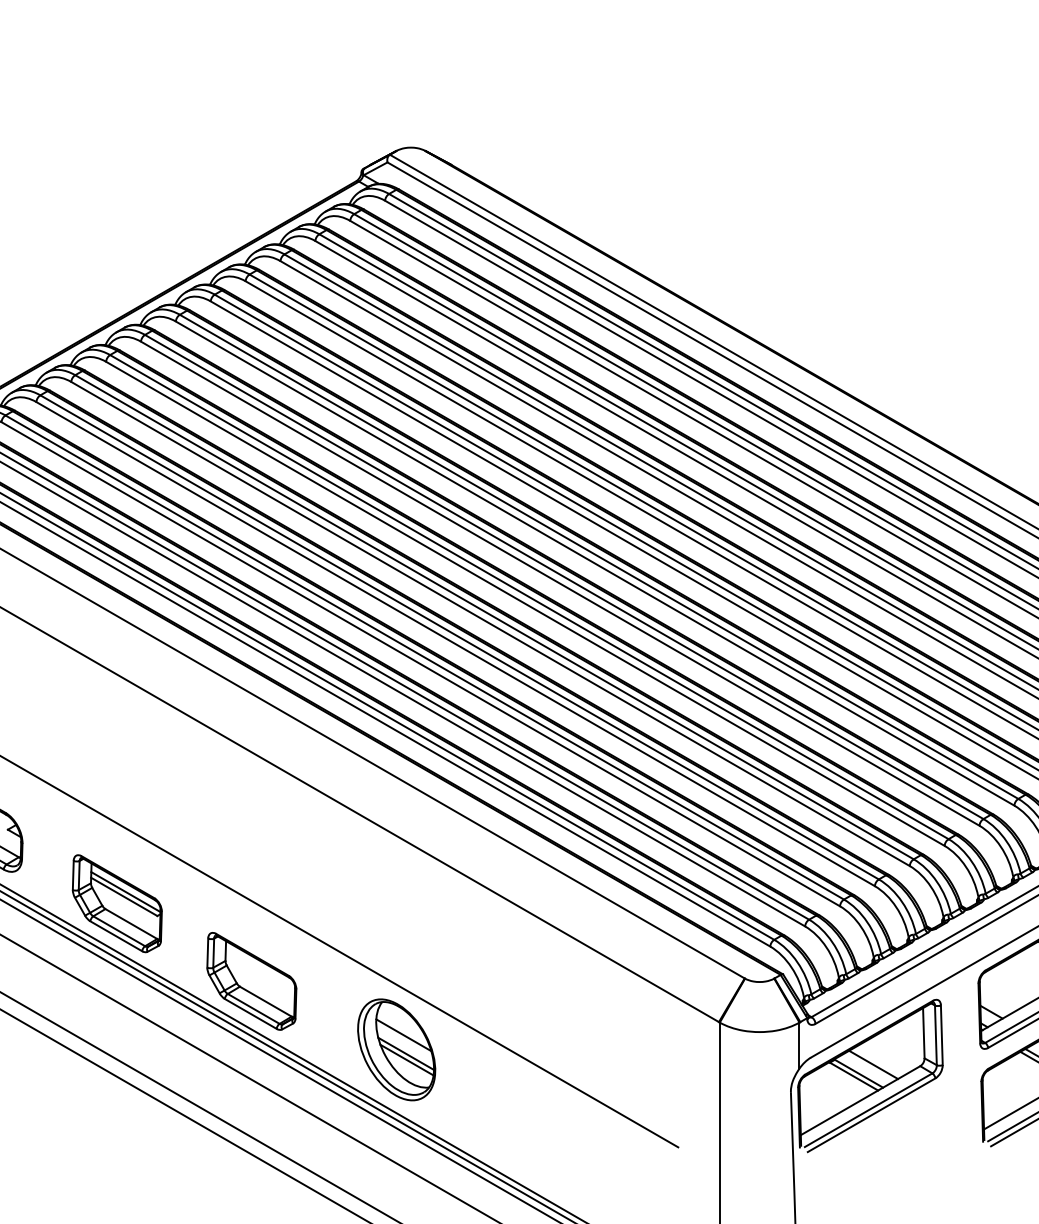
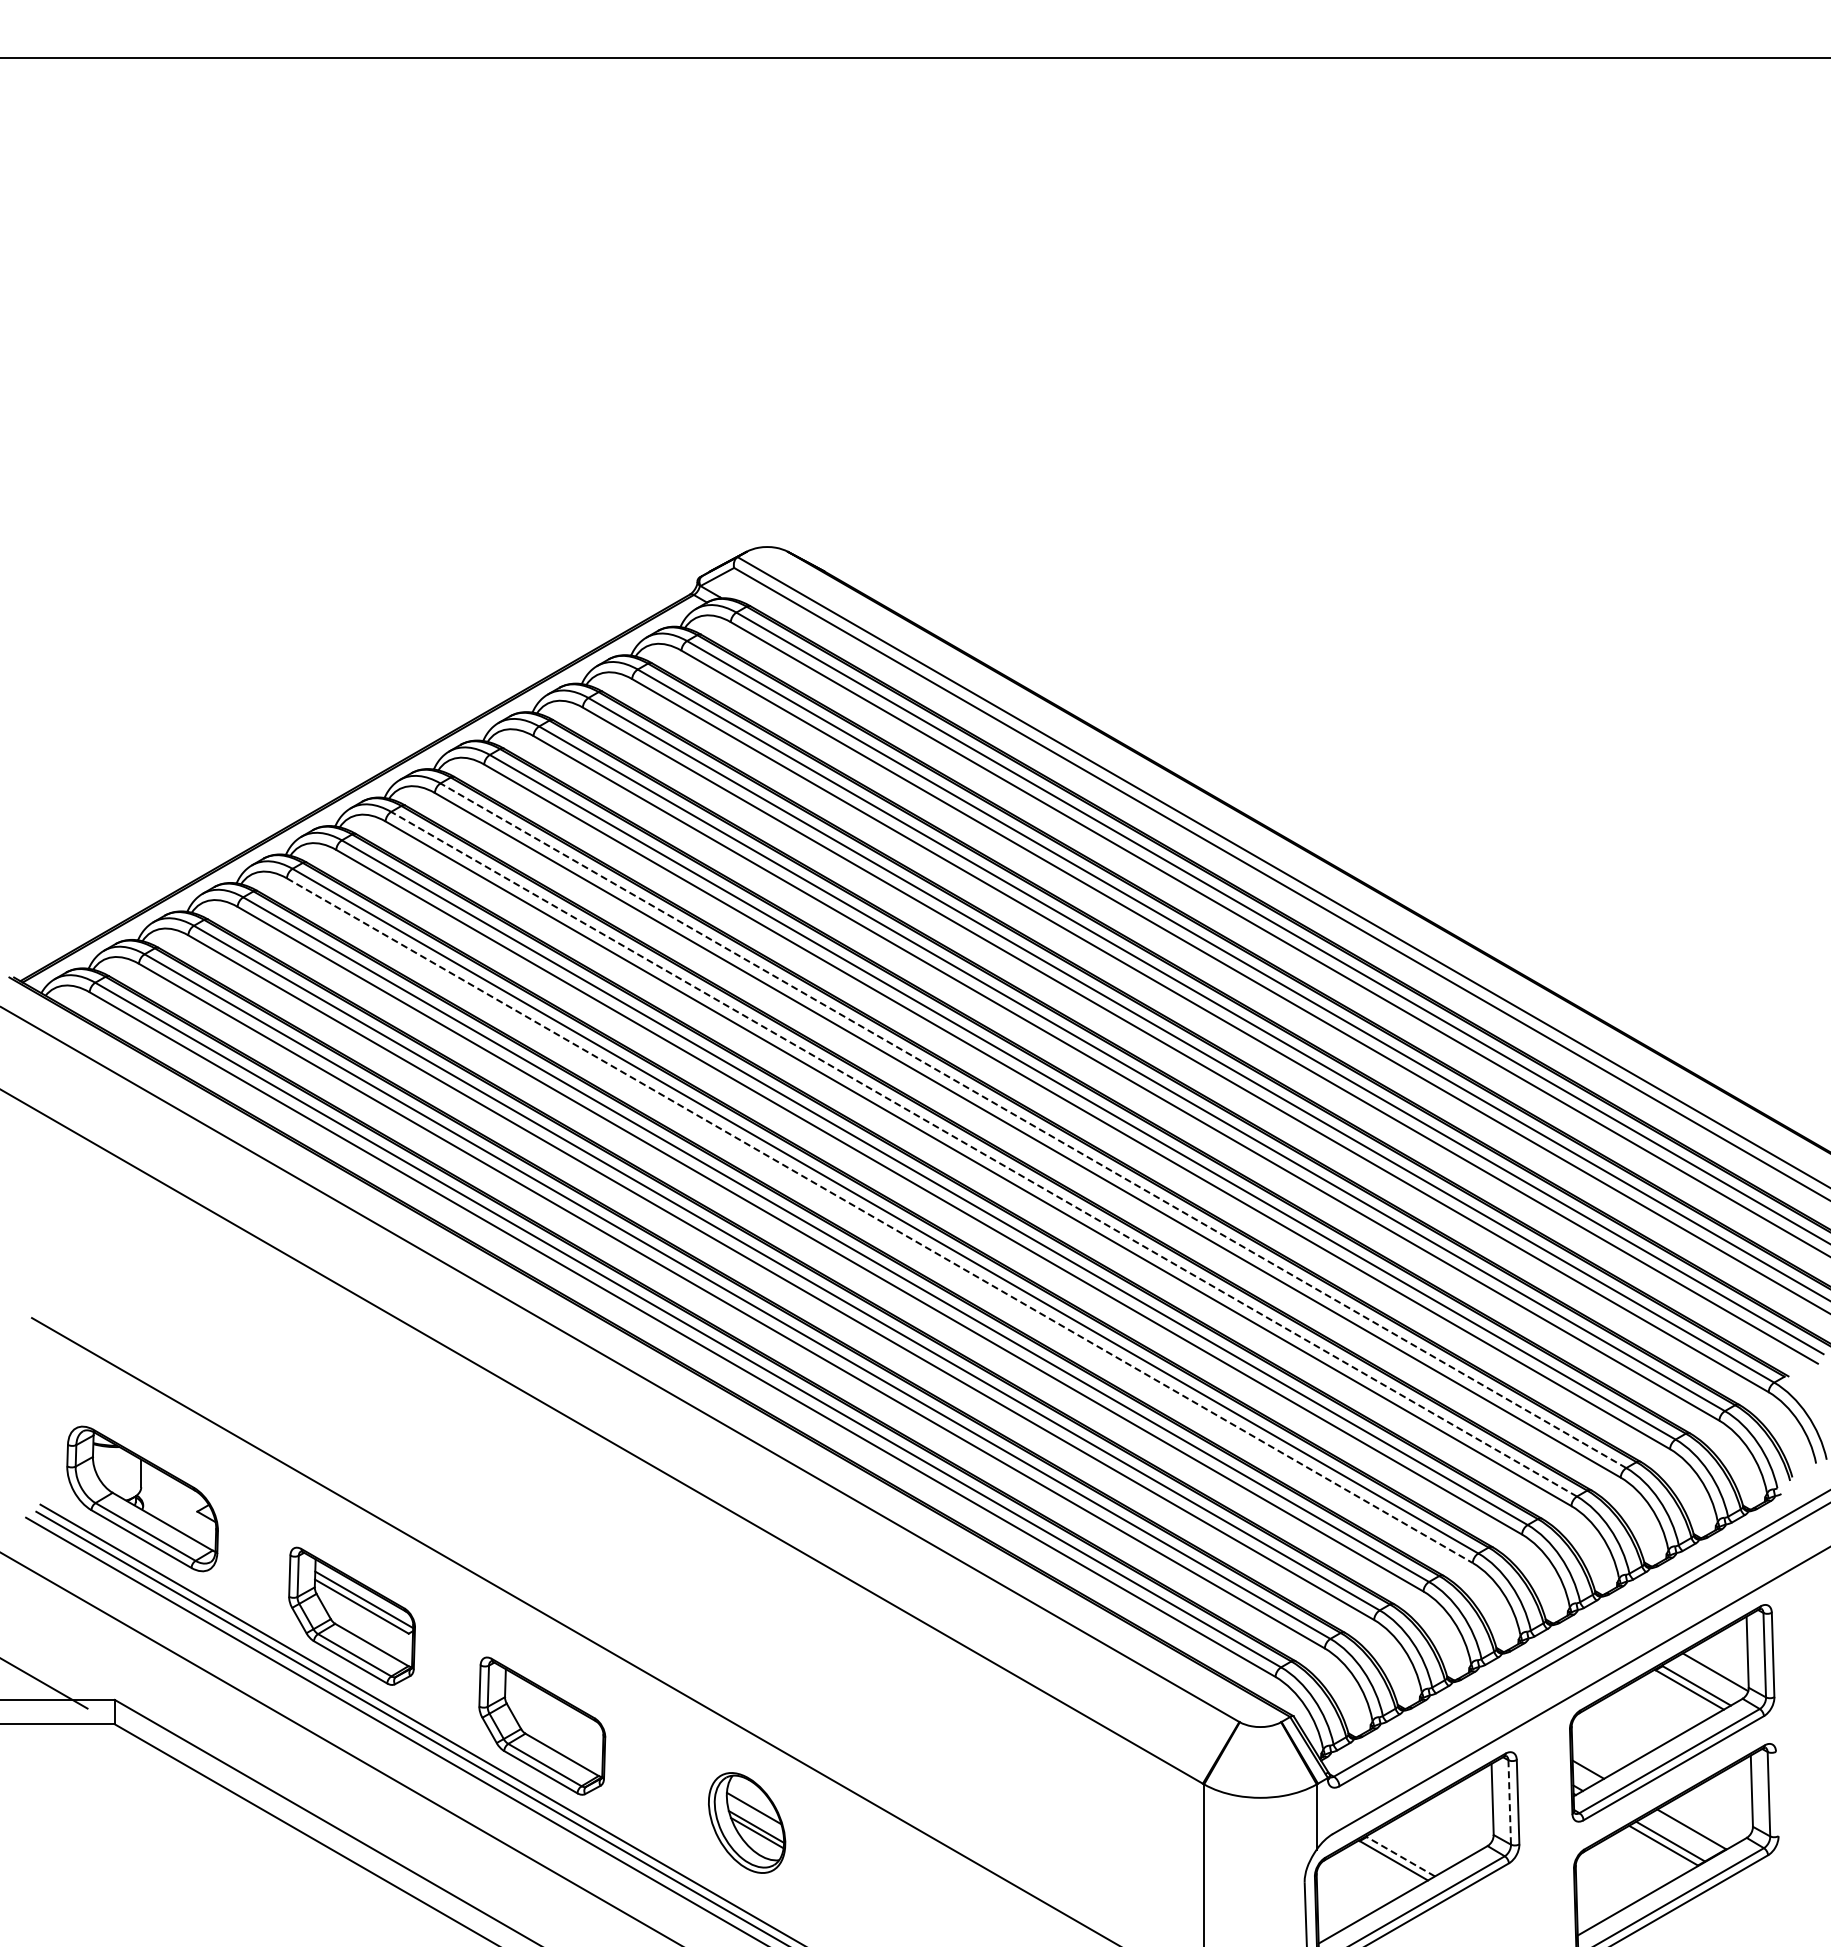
line: (599, 556) -> (1033, 1125), solid -> dashed
line: (564, 577) -> (984, 1154), solid -> dashed
line: (490, 623) -> (879, 1220), solid -> dashed
line: (935, 1035) -> (1509, 1802), solid -> dashed
part: (396, 1049) -> (746, 1822), size x0.7
line: (873, 1065) -> (1421, 1844), removed
line: (858, 1073) -> (1400, 1856), solid -> dashed

